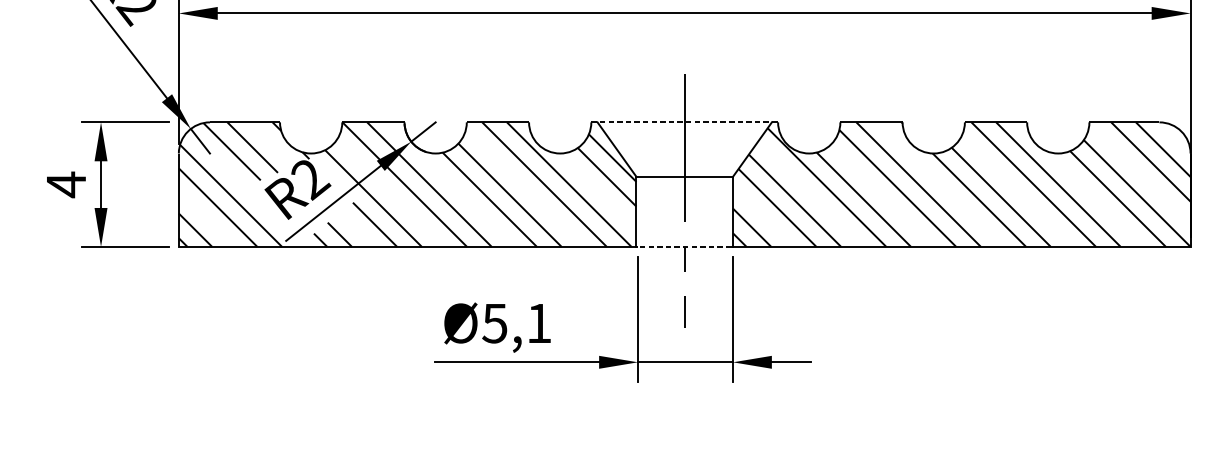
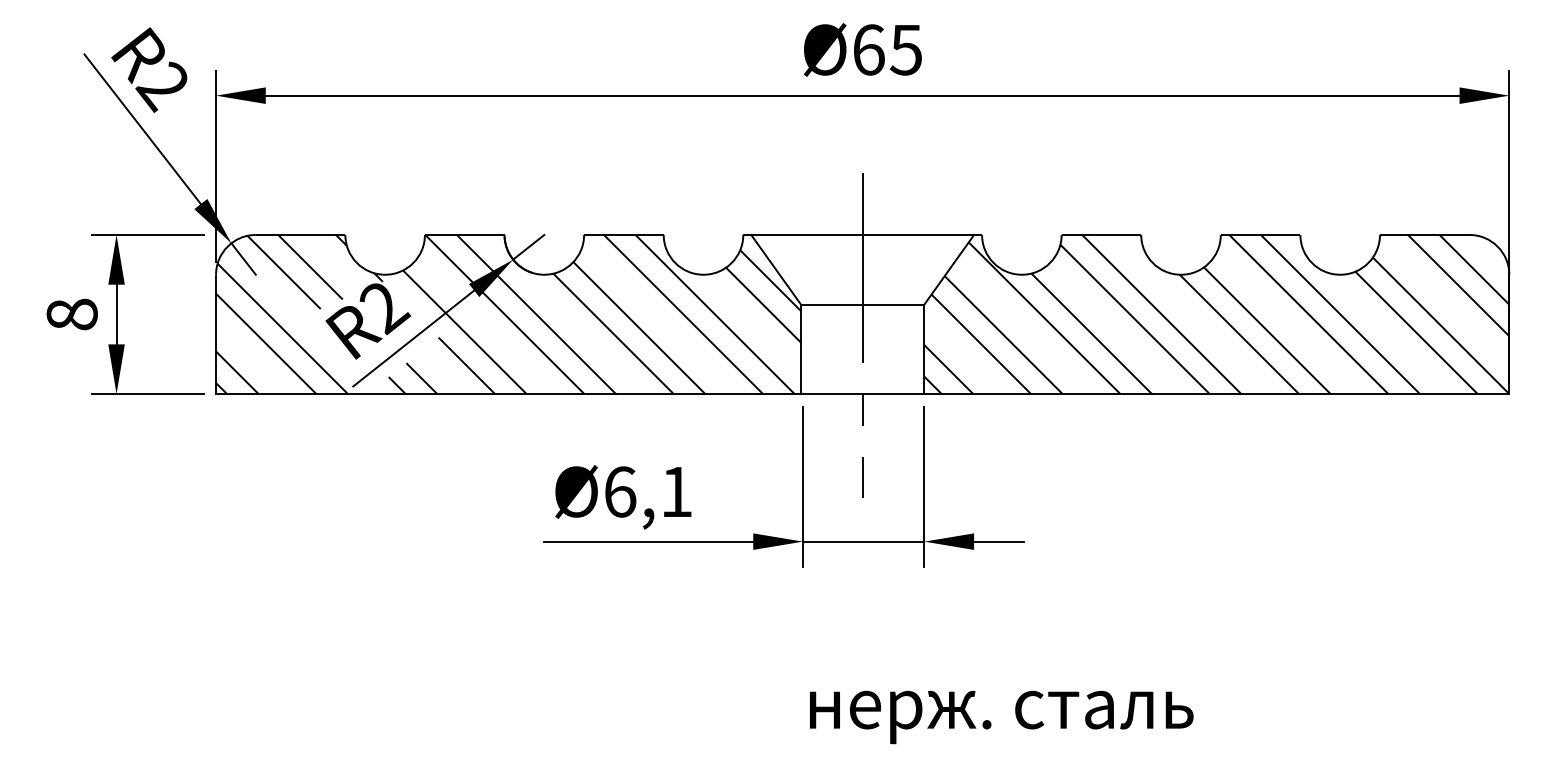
line: (685, 122) -> (863, 234), dashed -> solid
text: (65, 184) -> (71, 314), 4 -> 8
line: (684, 247) -> (862, 394), dashed -> solid
text: (494, 323) -> (619, 491), Ø5,1 -> Ø6,1

